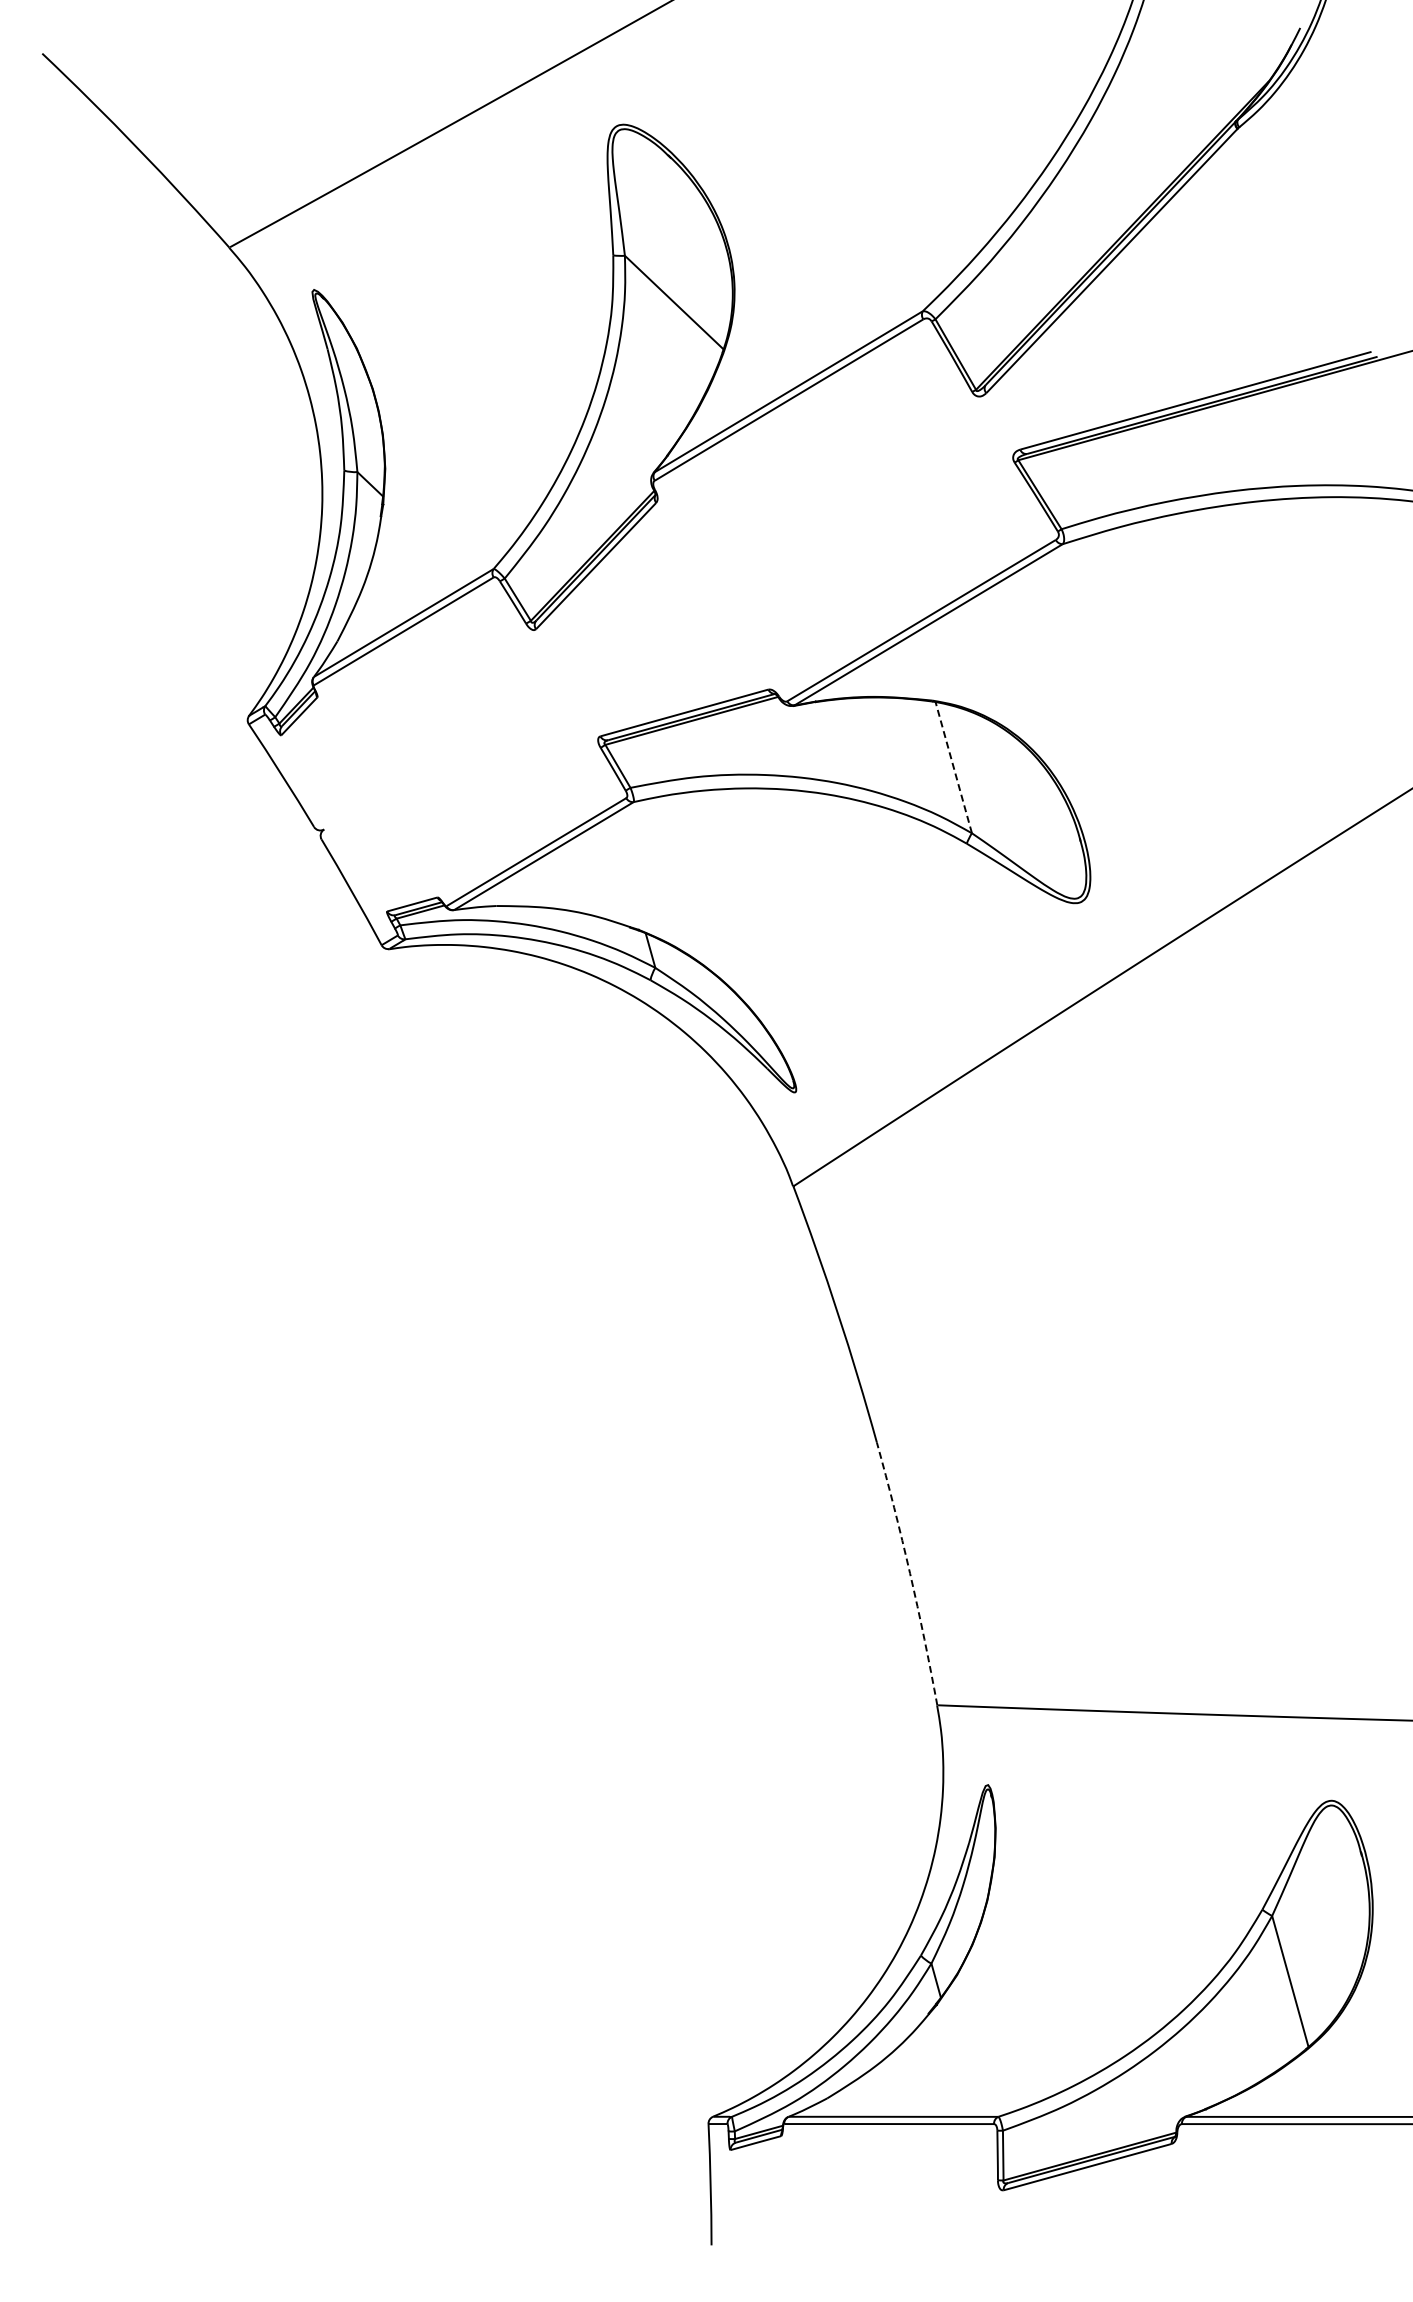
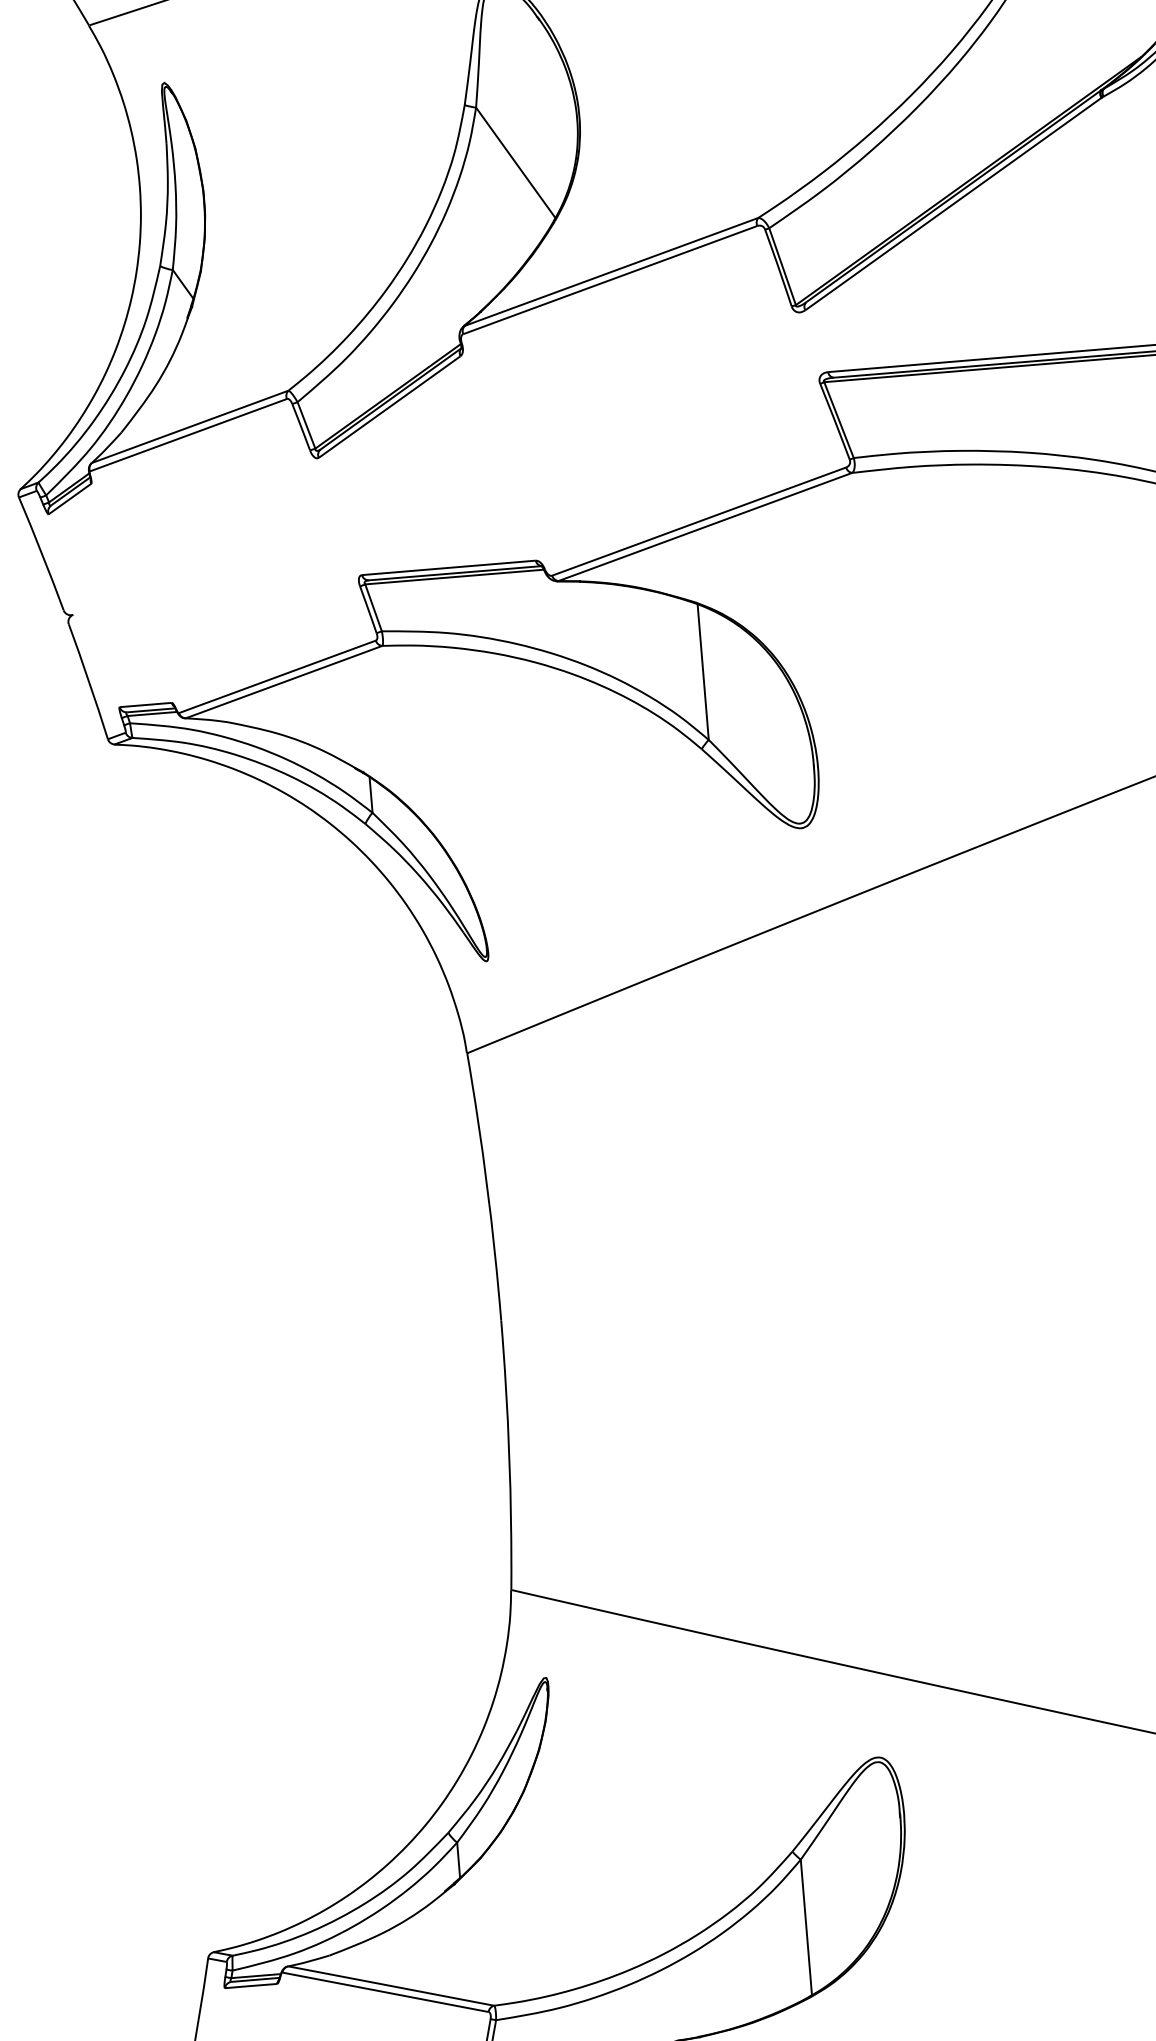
line: (953, 767) -> (702, 671), dashed -> solid
arc: (910, 1573) -> (509, 1455), dashed -> solid

